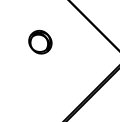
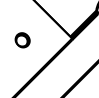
part: (40, 42) -> (22, 40), moved

